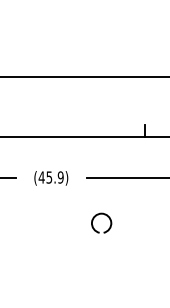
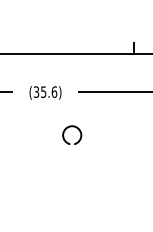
text: (50, 177) -> (44, 92), (45.9) -> (35.6)
arc: (98, 215) -> (69, 127), moved

